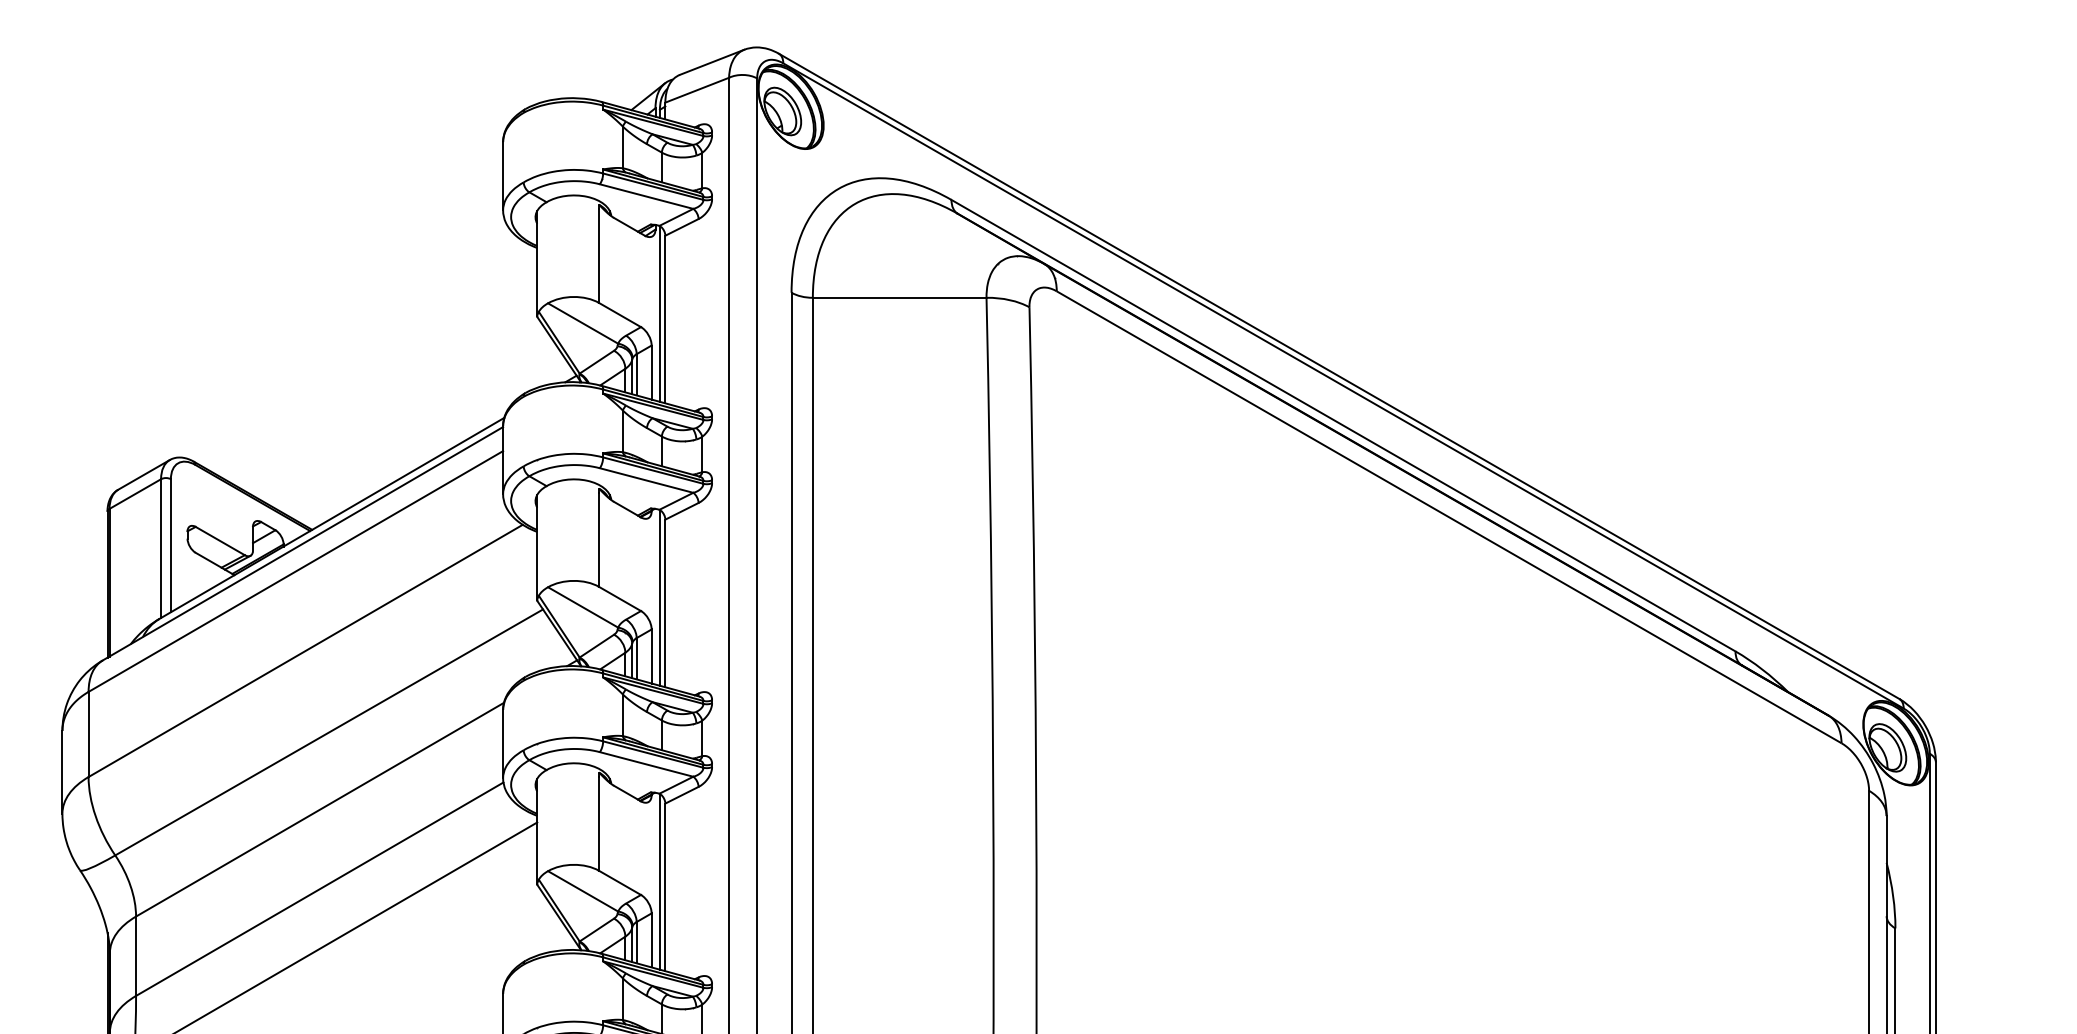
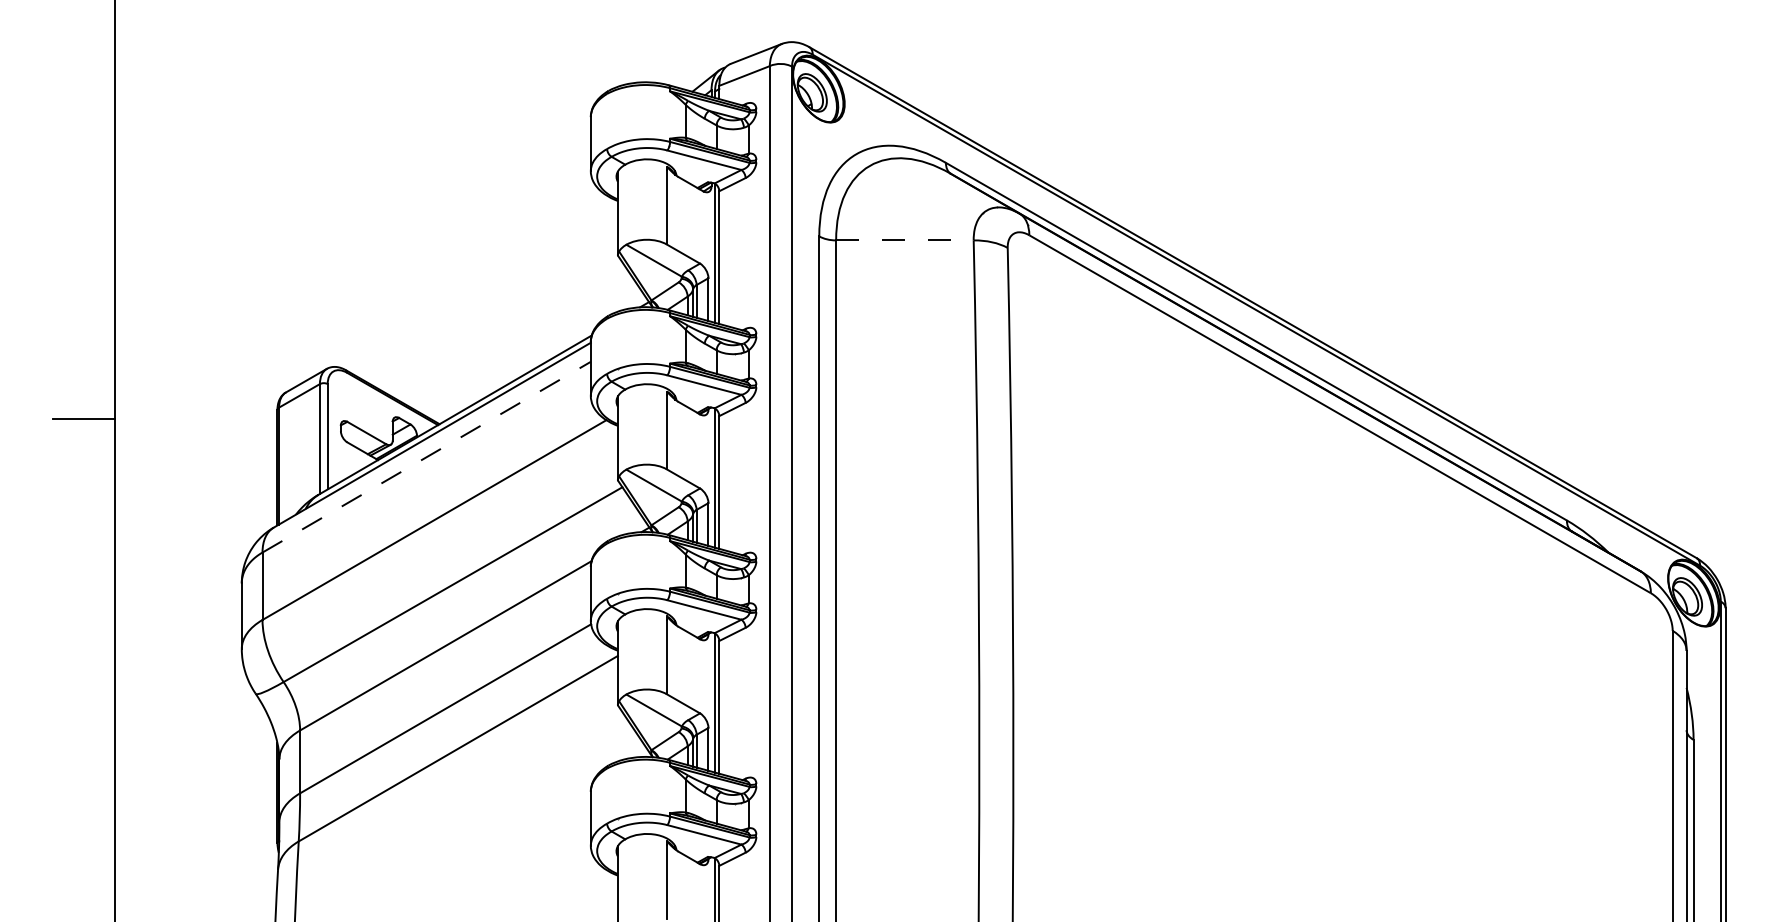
line: (899, 297) -> (904, 240), solid -> dashed
line: (295, 571) -> (426, 457), solid -> dashed

